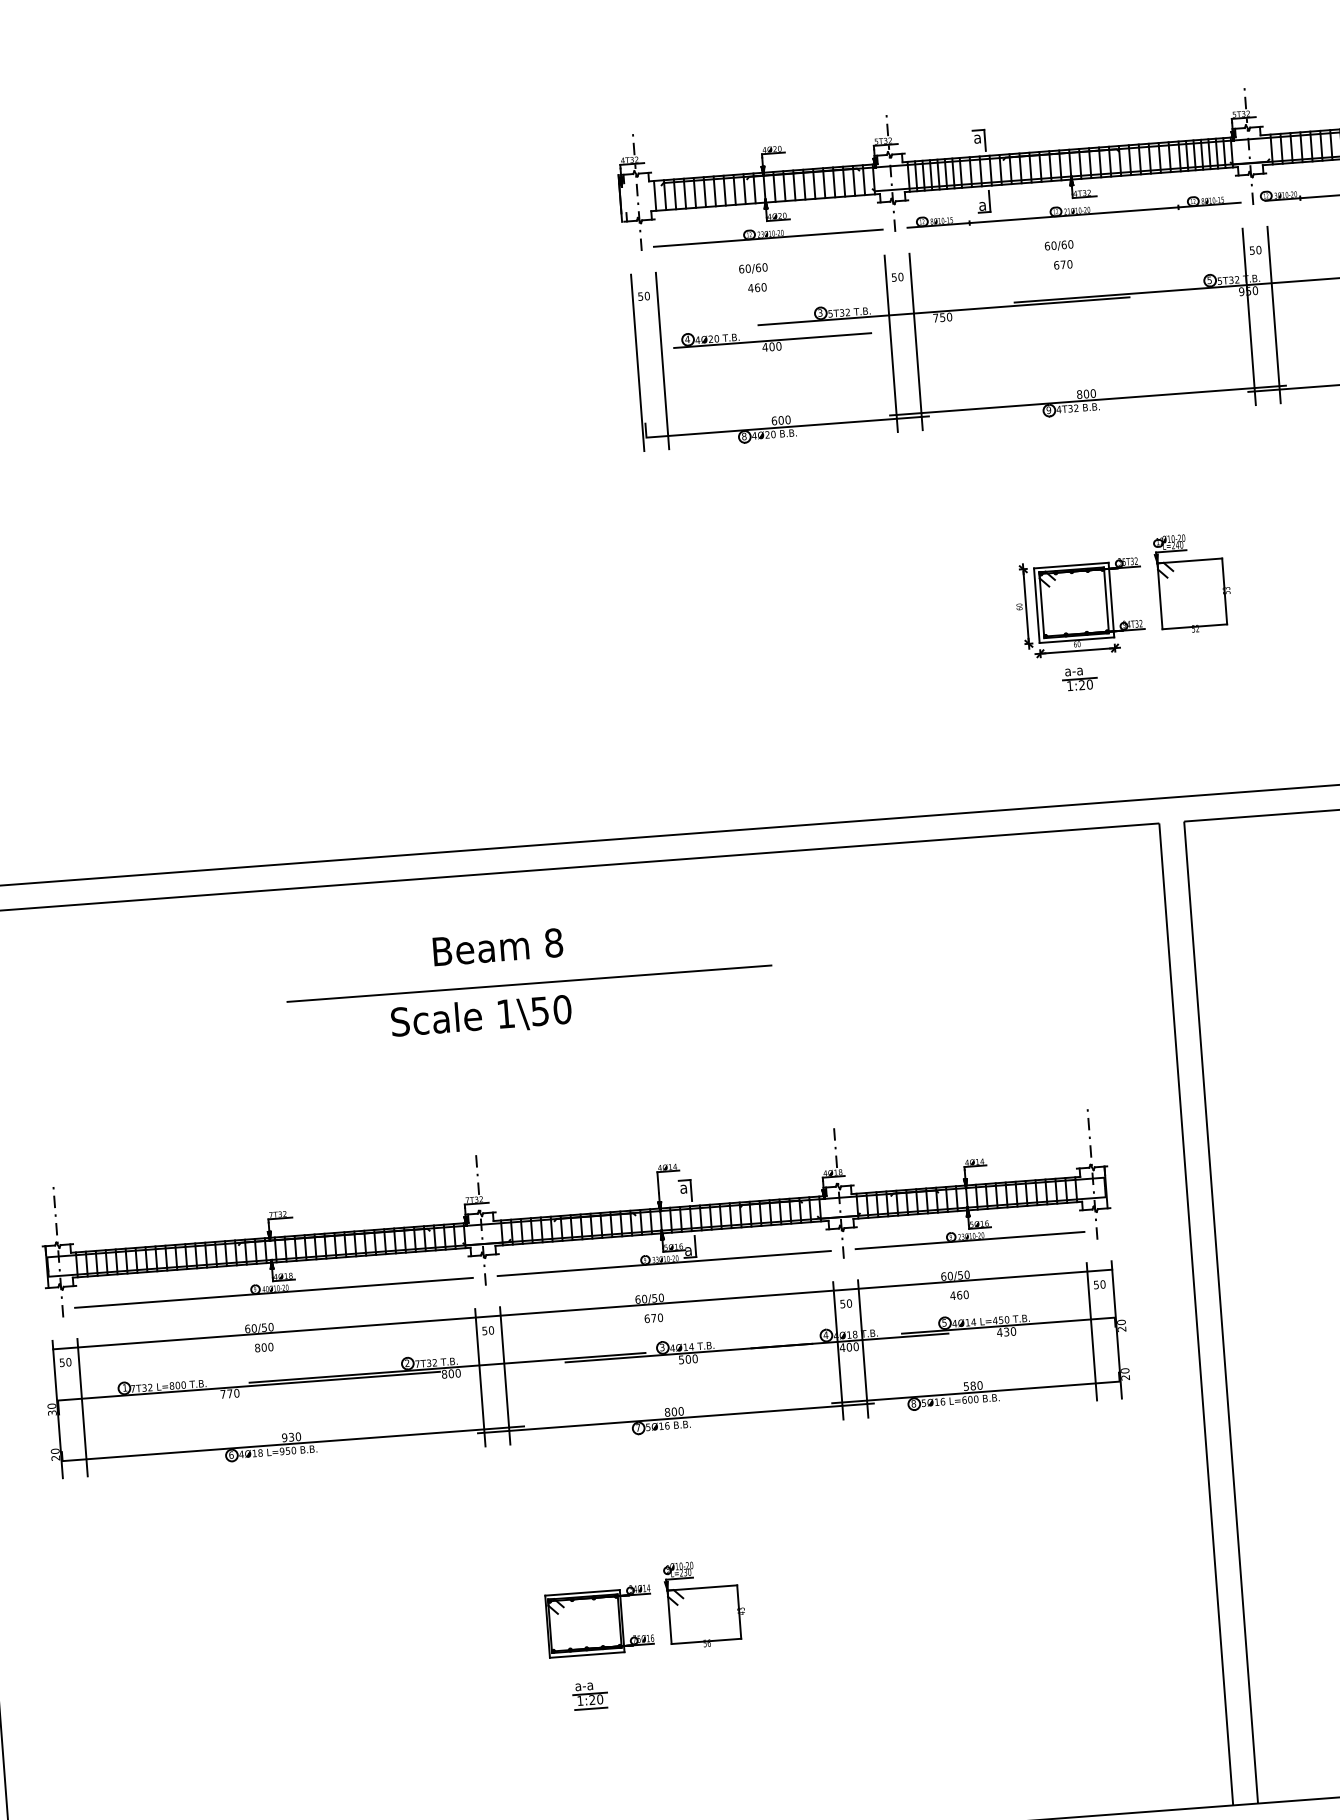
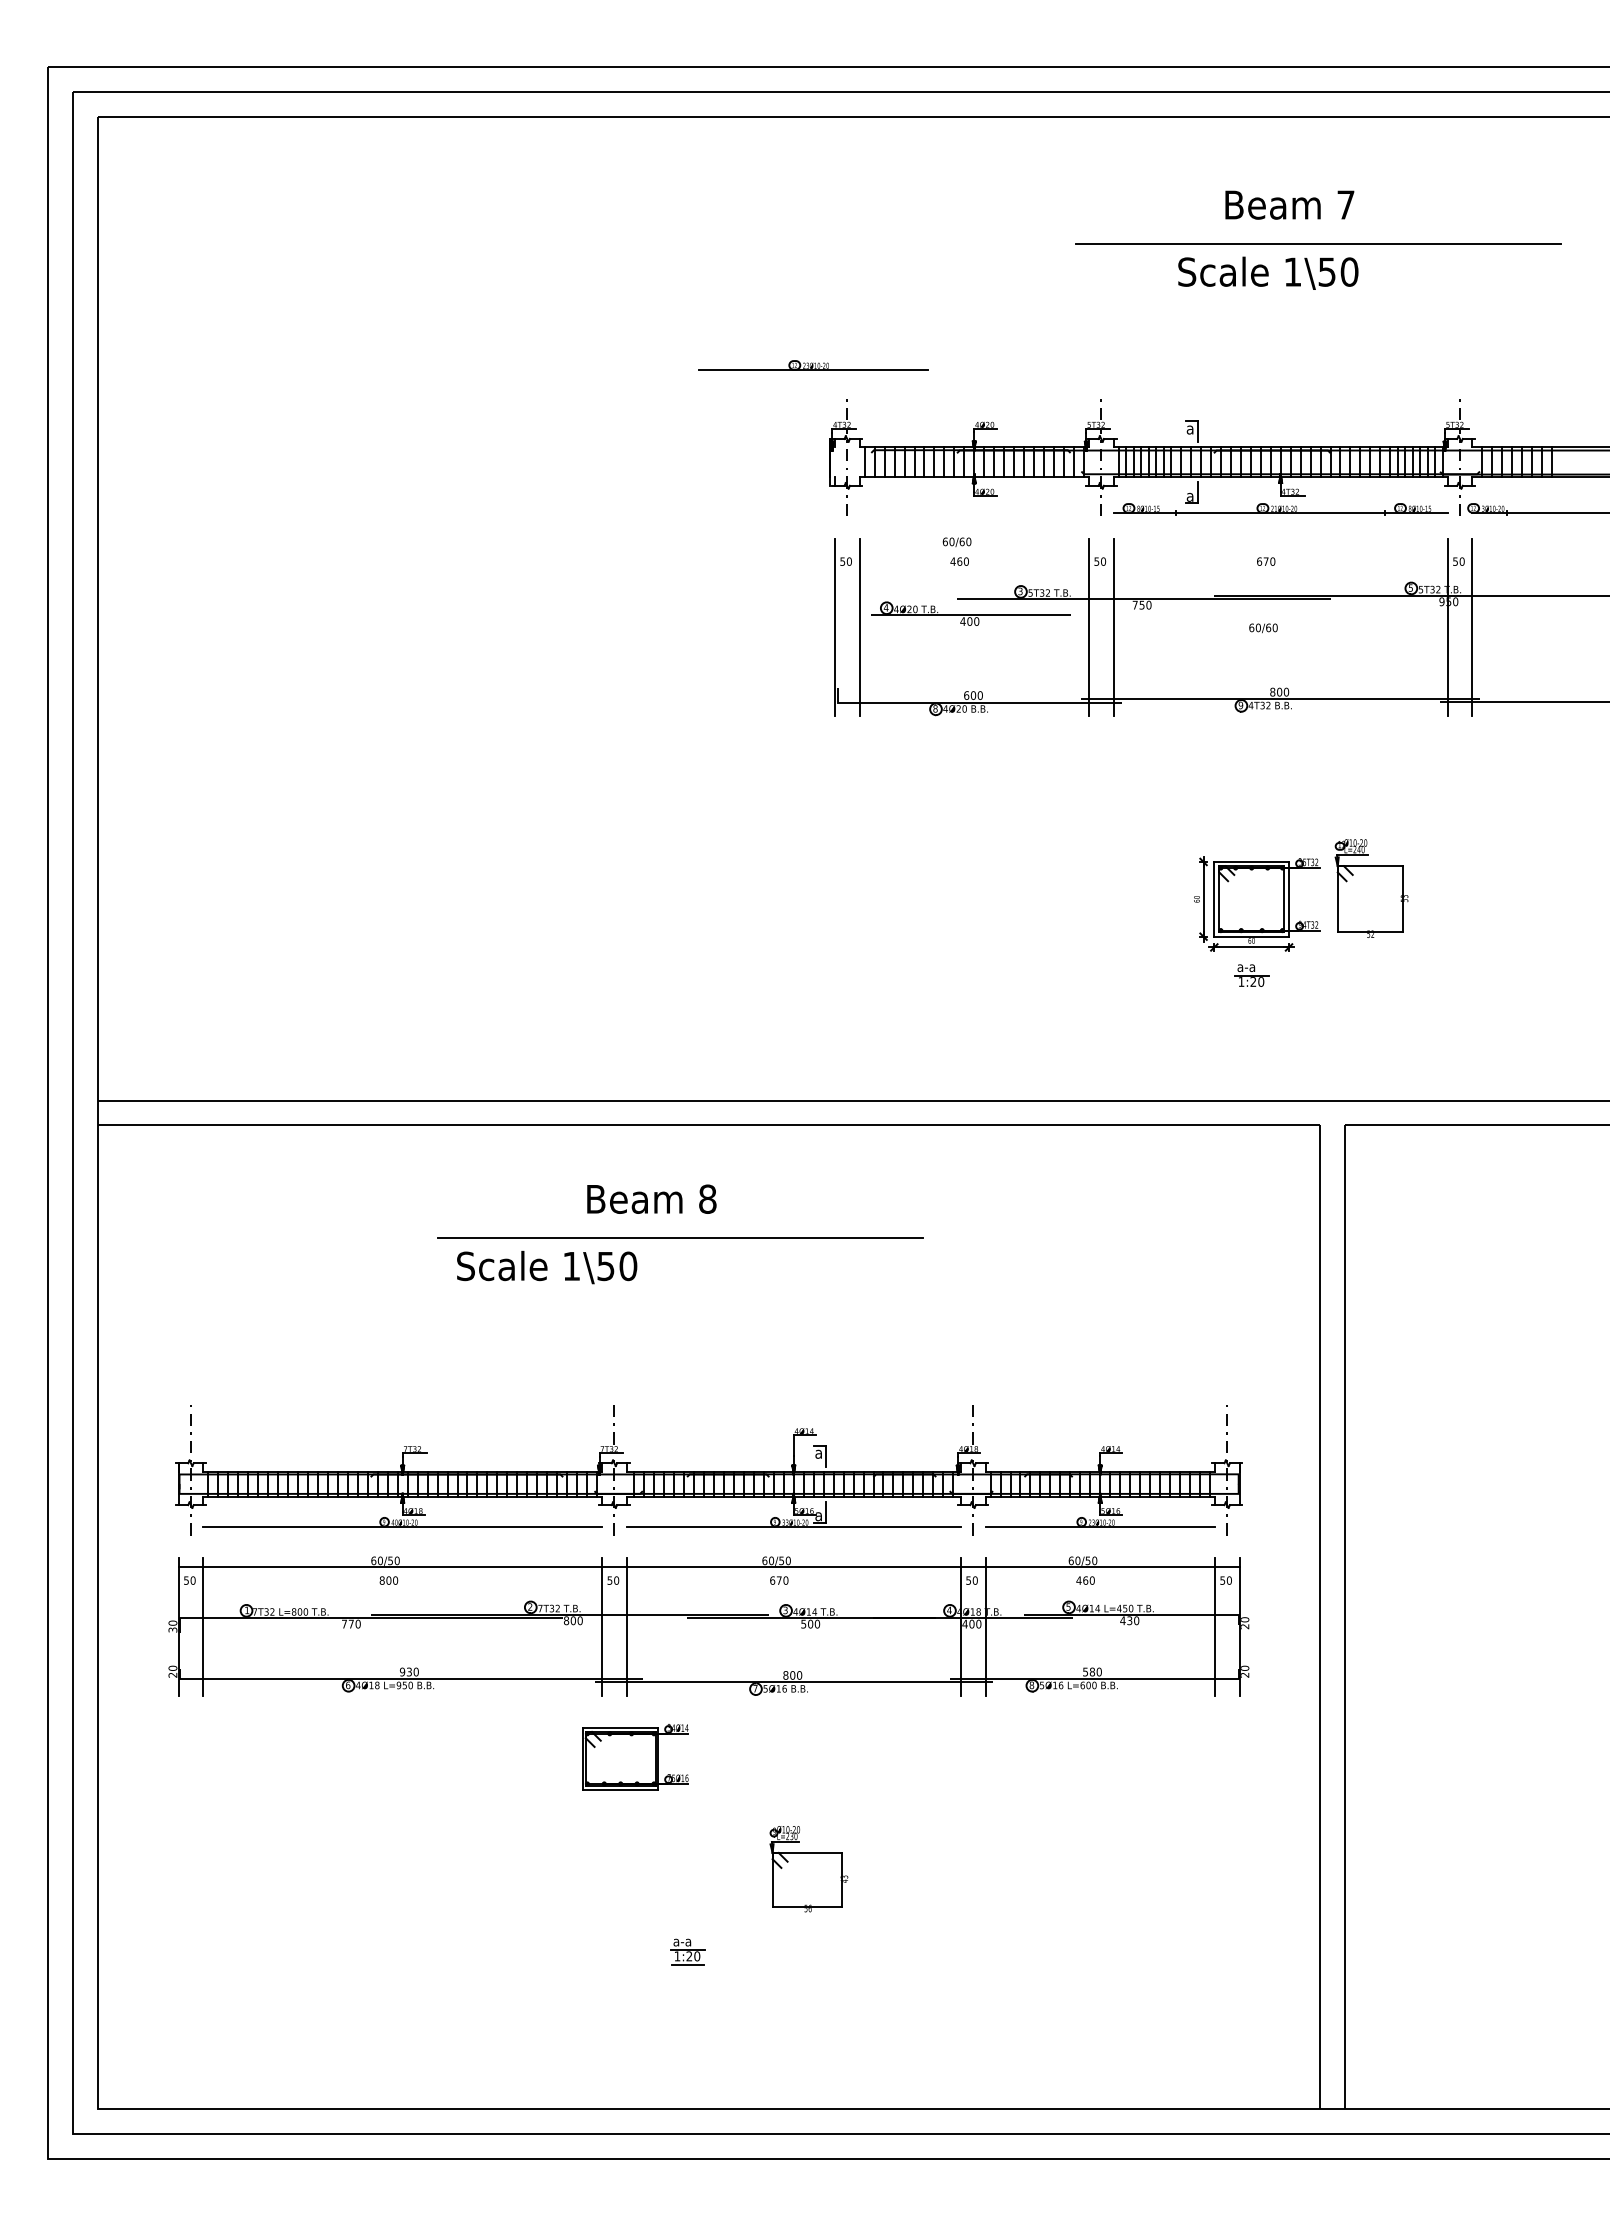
part: (768, 233) -> (813, 365), moved
text: (1059, 245) -> (1263, 628), moved
text: (481, 1016) -> (547, 1267), moved
part: (599, 1621) -> (635, 1757), moved

